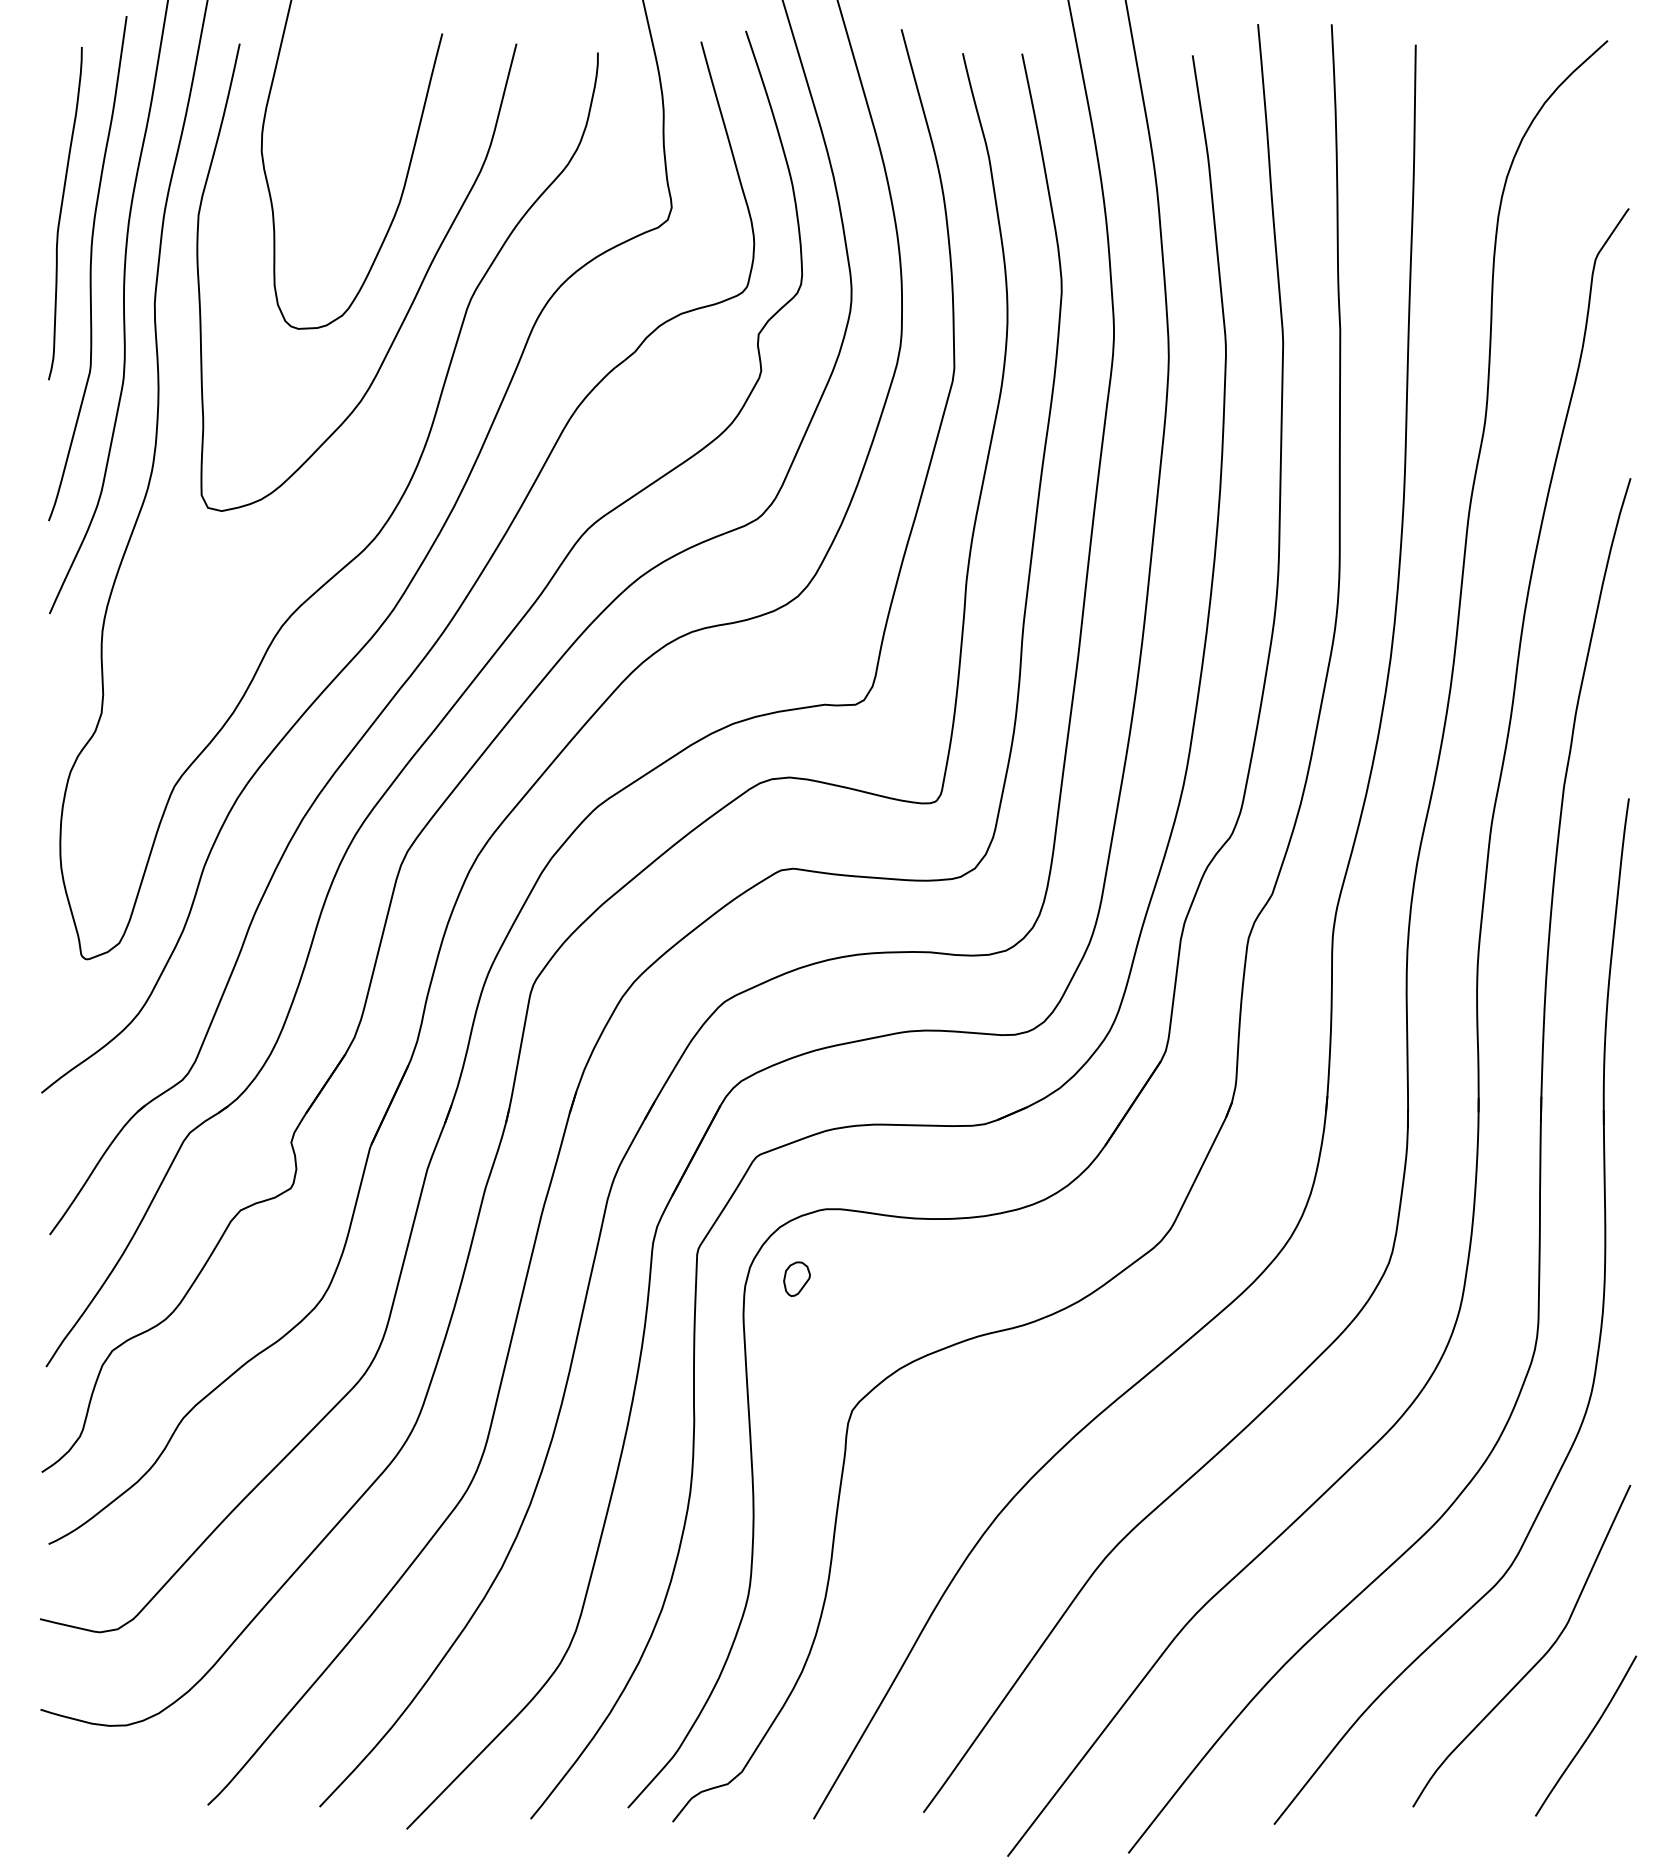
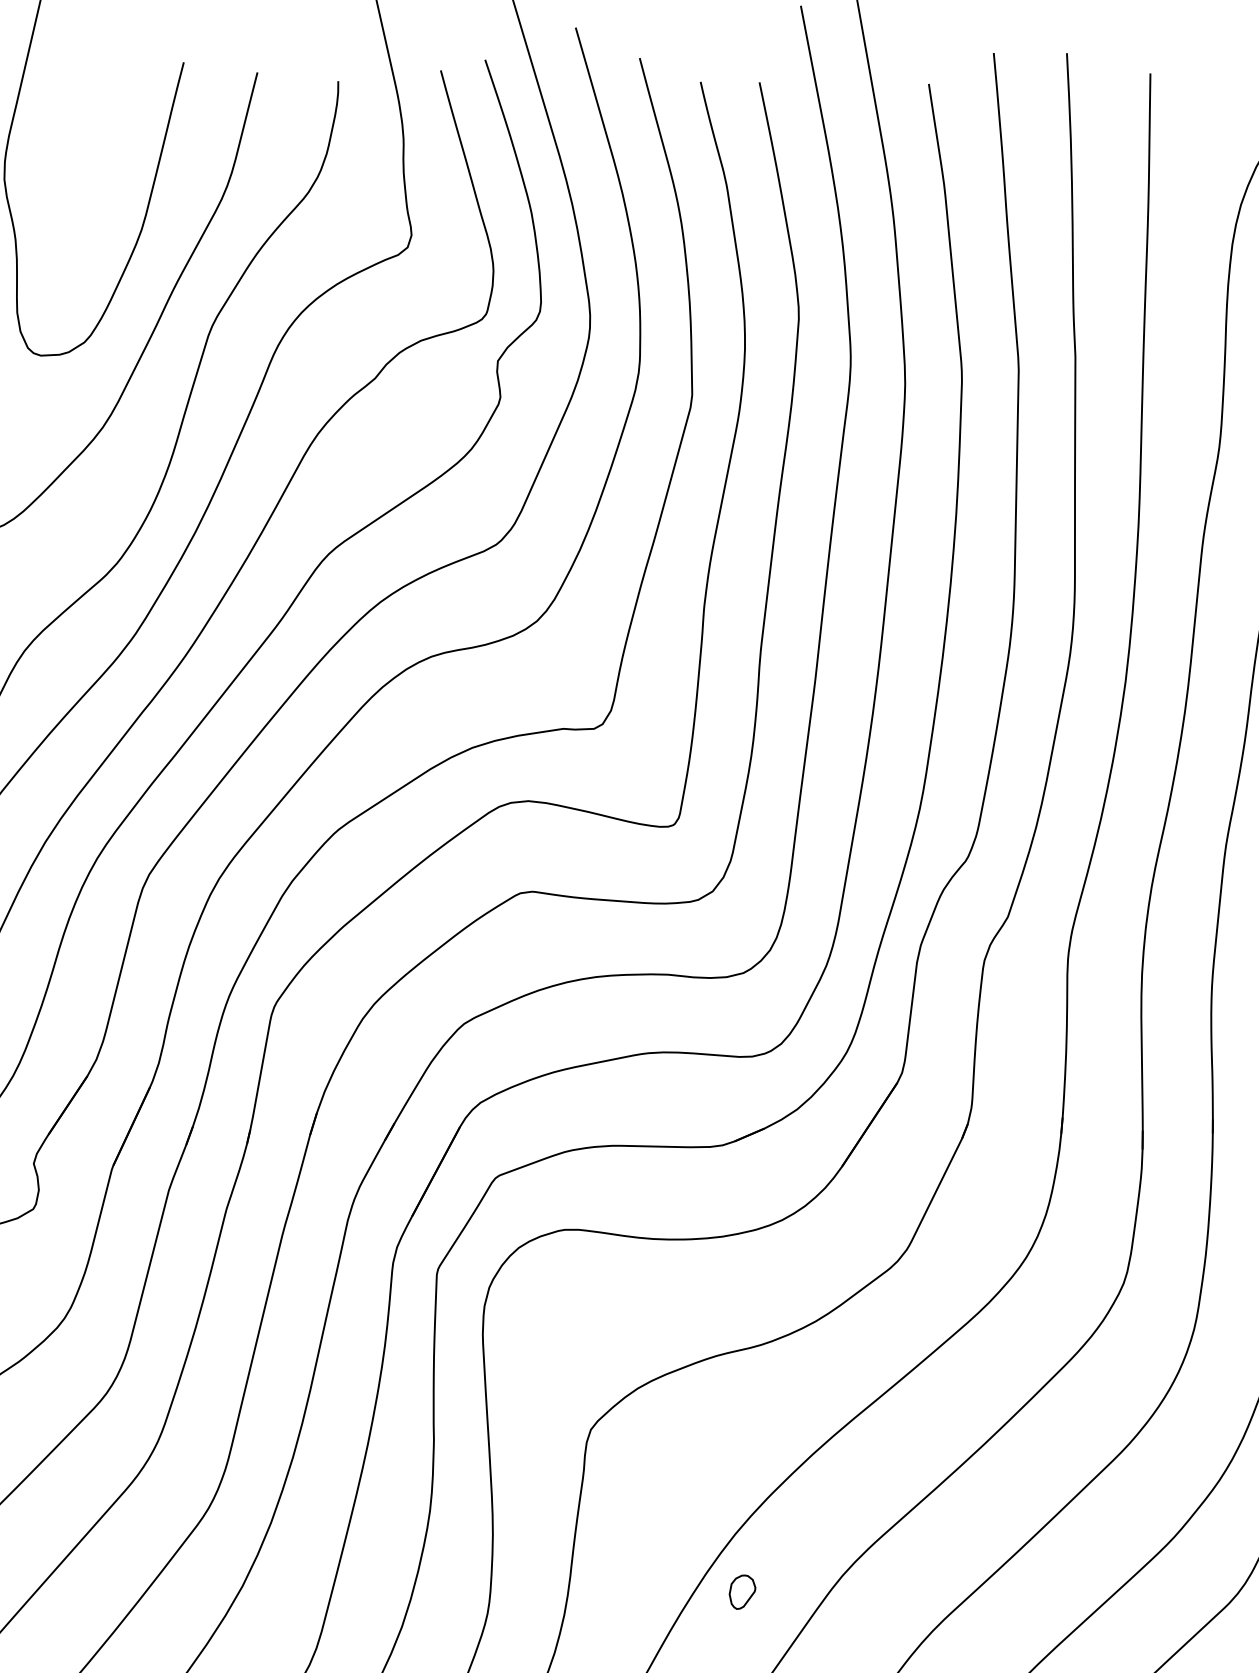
part: (796, 1278) -> (742, 1591), moved

